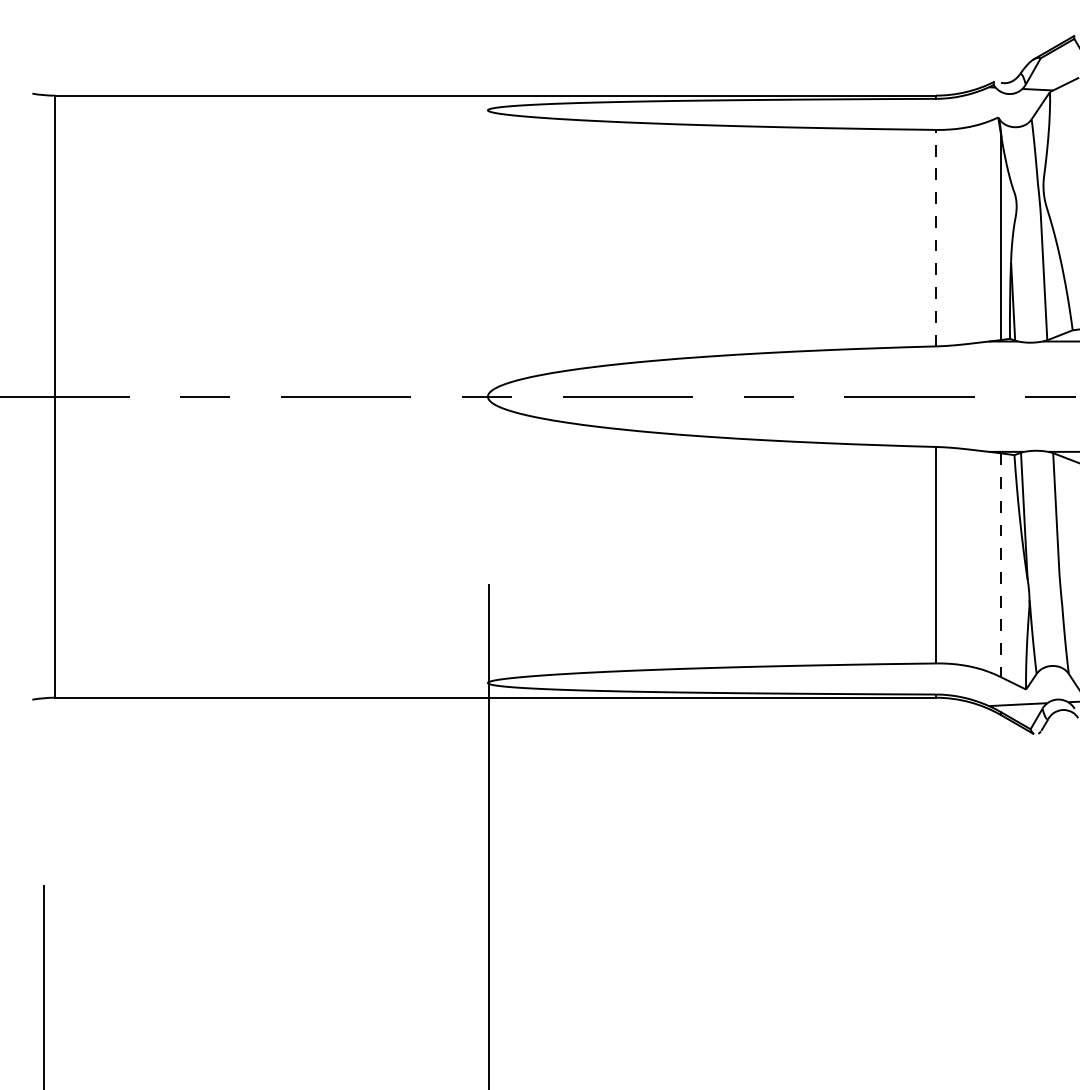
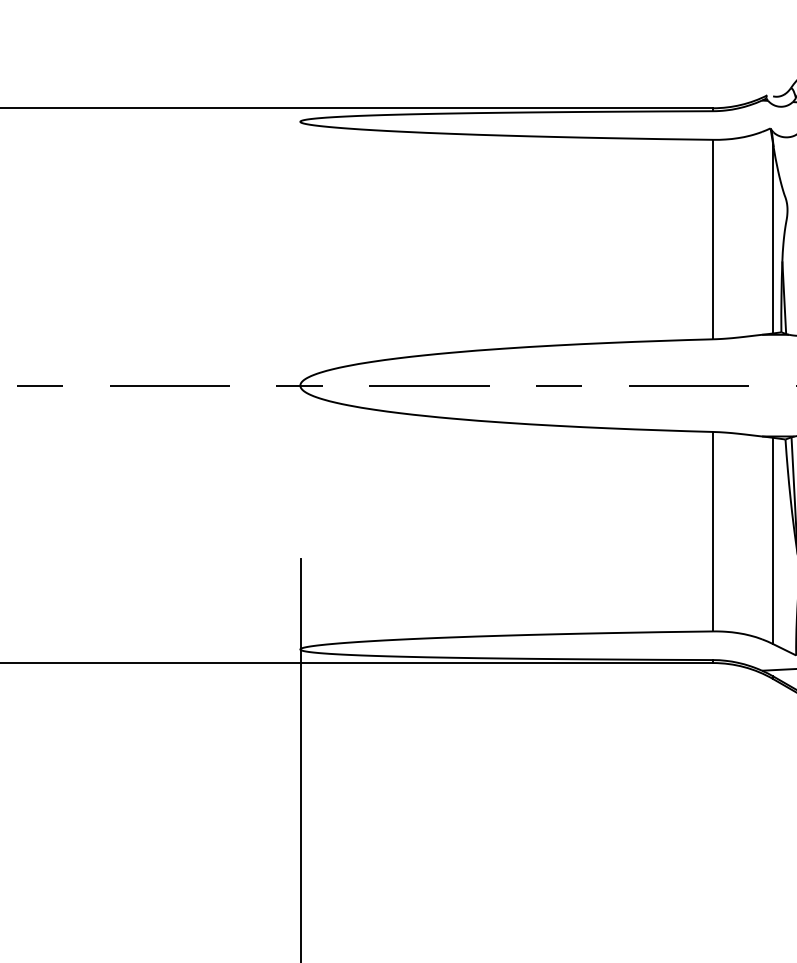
line: (935, 237) -> (712, 238), dashed -> solid
line: (1001, 565) -> (773, 541), dashed -> solid

